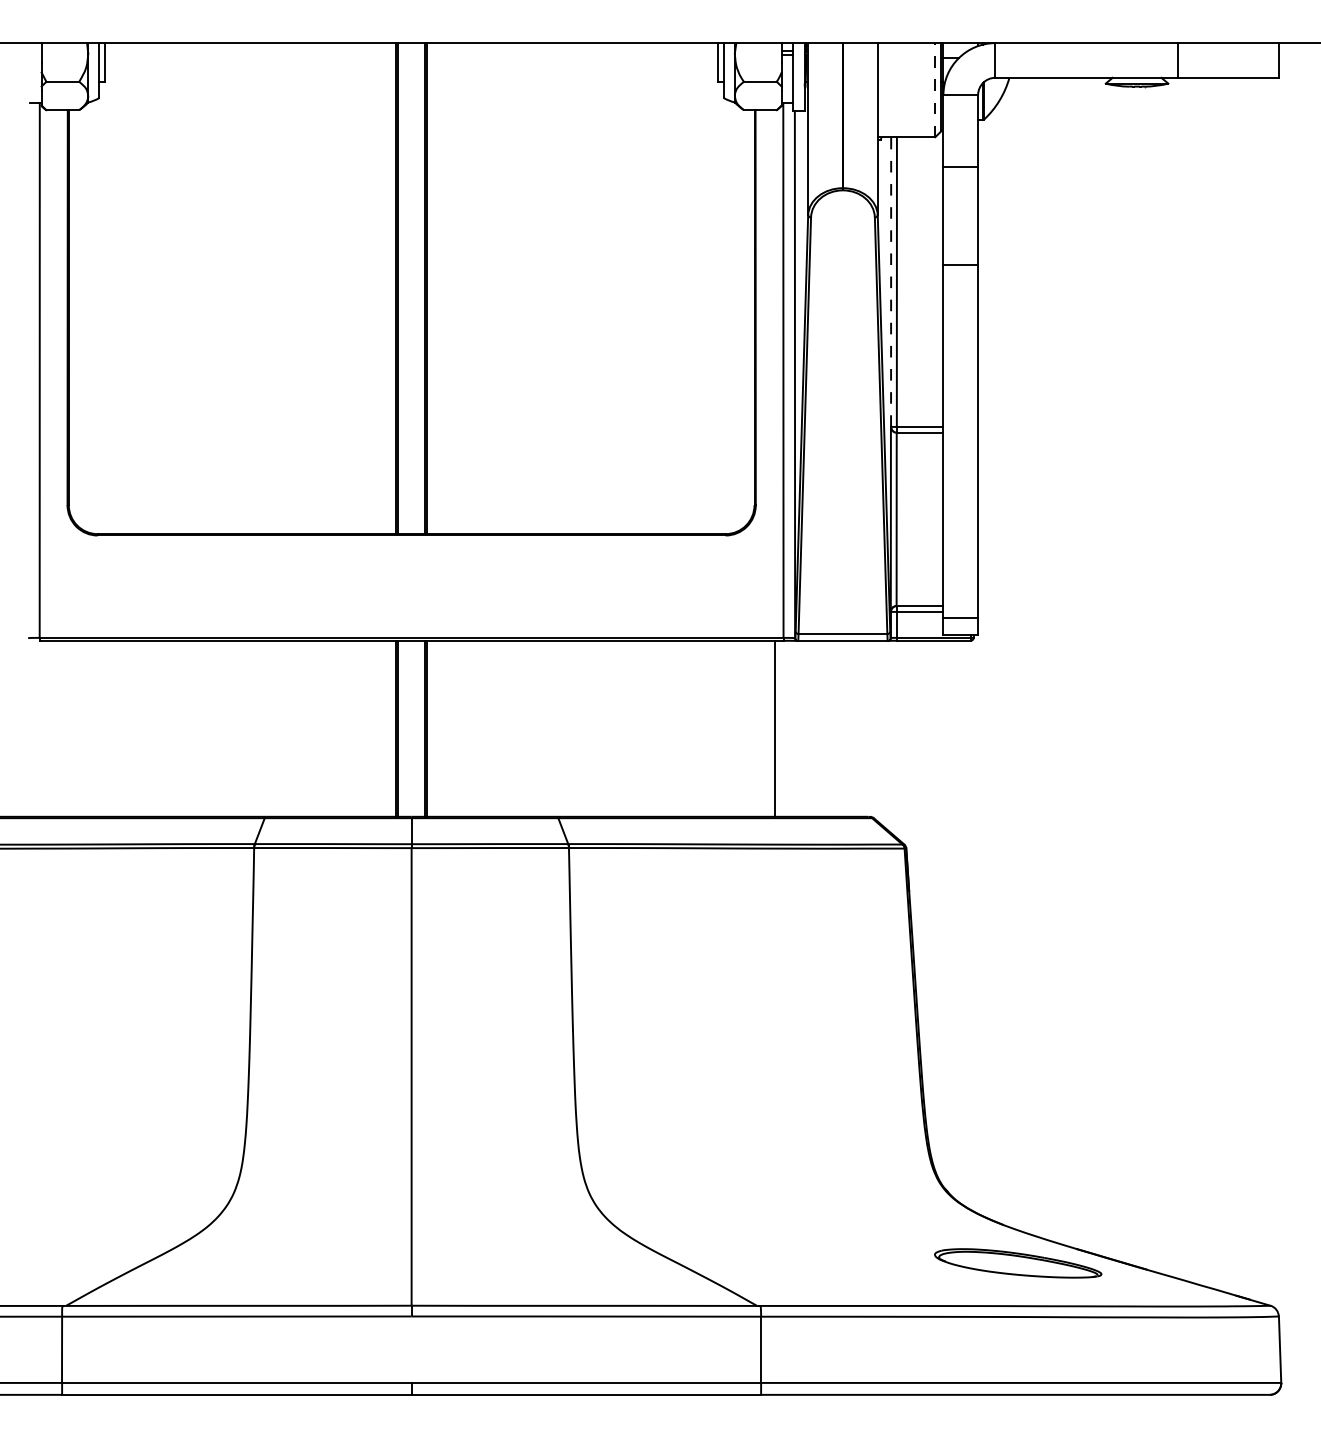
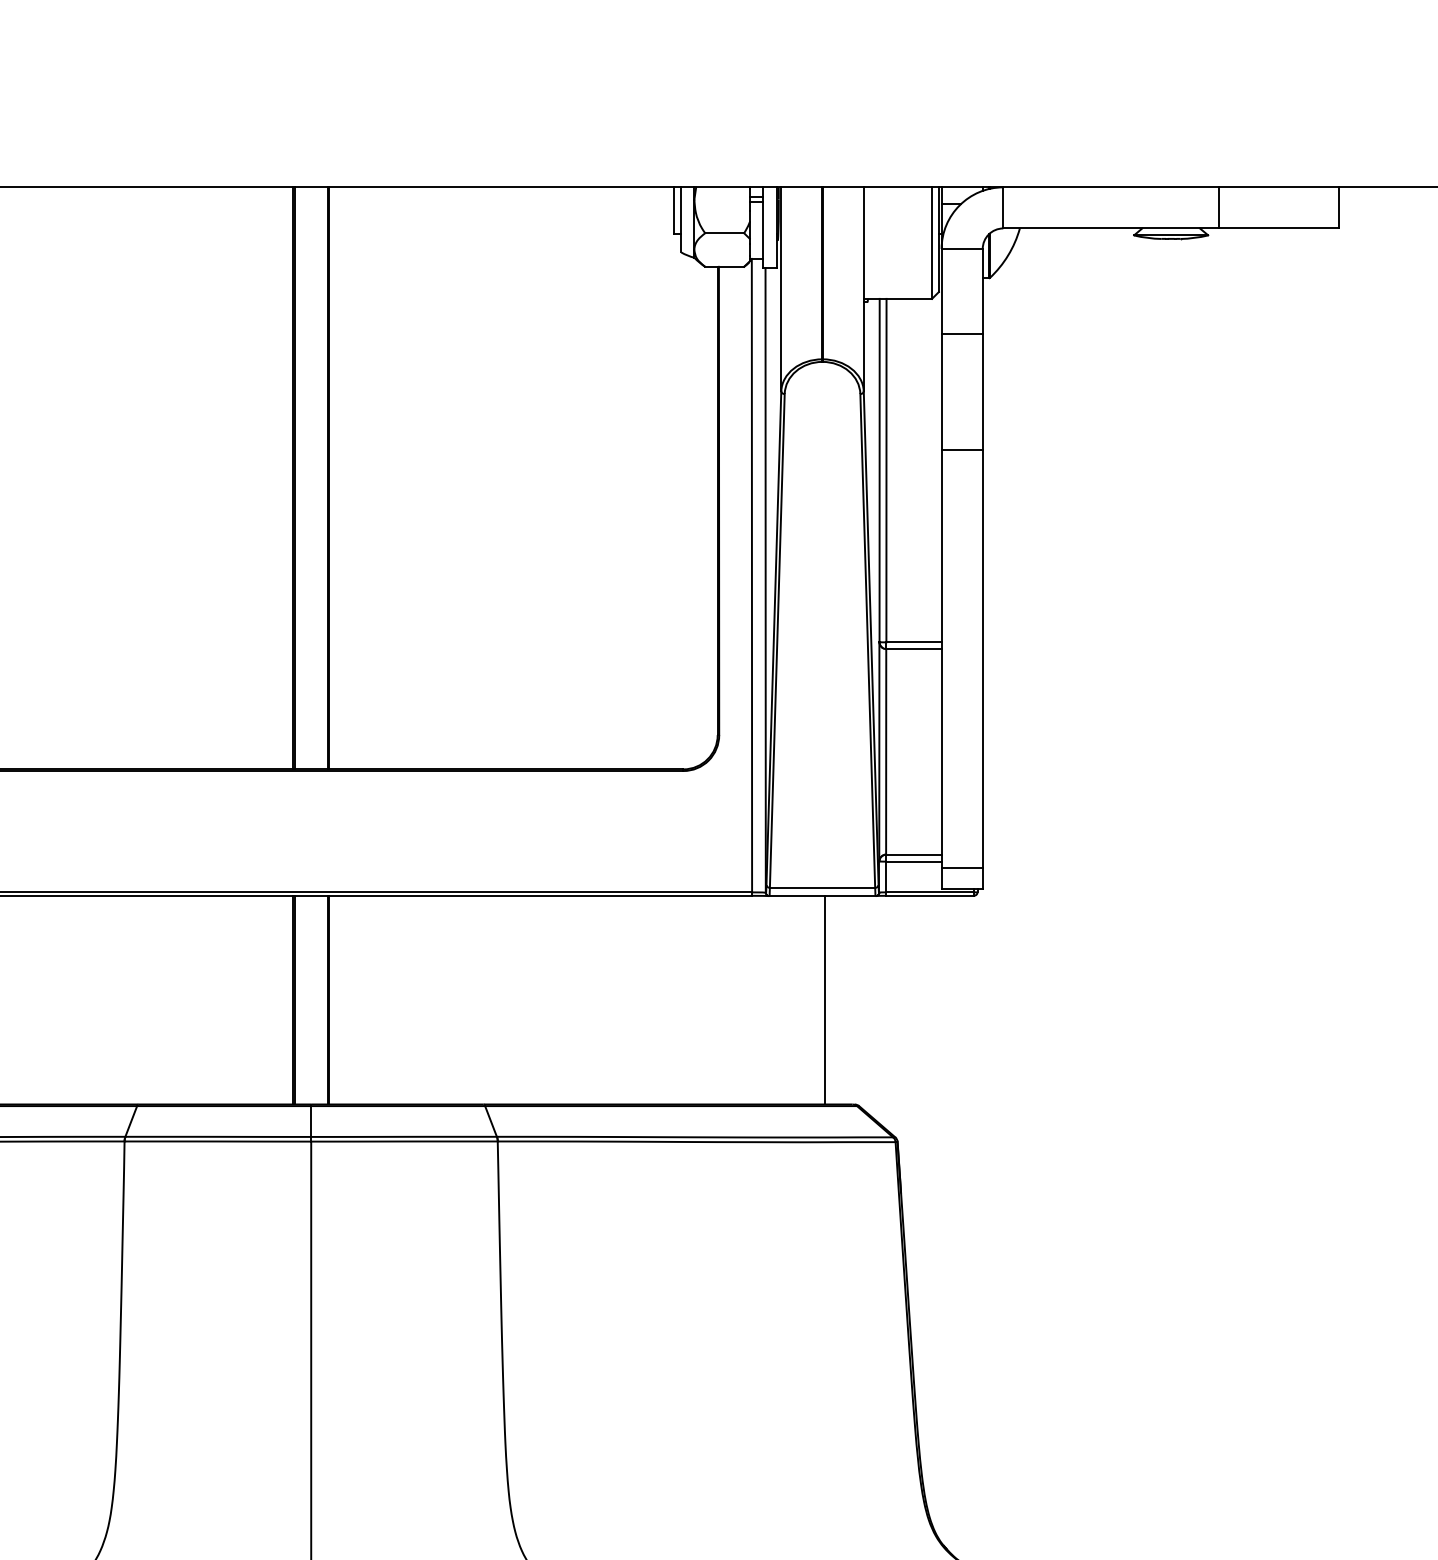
line: (935, 89) -> (932, 242), dashed -> solid
line: (891, 282) -> (880, 471), dashed -> solid
line: (775, 728) -> (825, 999), moved

